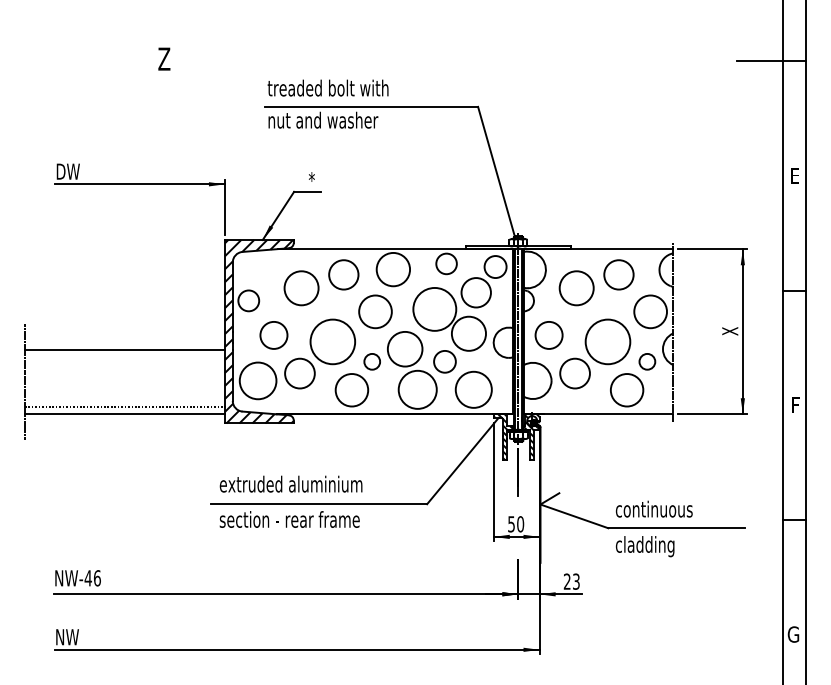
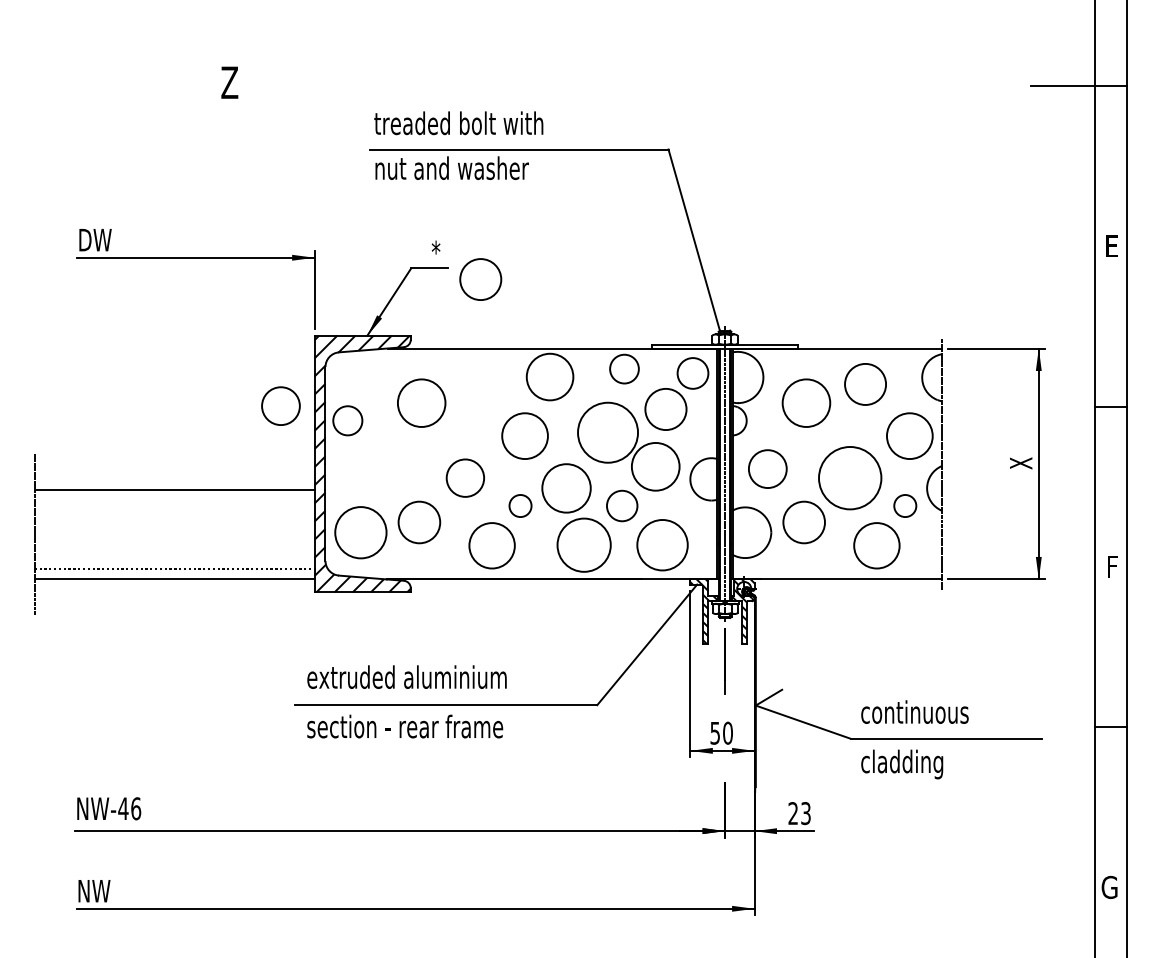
circle: (343, 274) -> (480, 279), moved
circle: (273, 335) -> (280, 406), moved
circle: (332, 341) -> (464, 477), size x0.6

